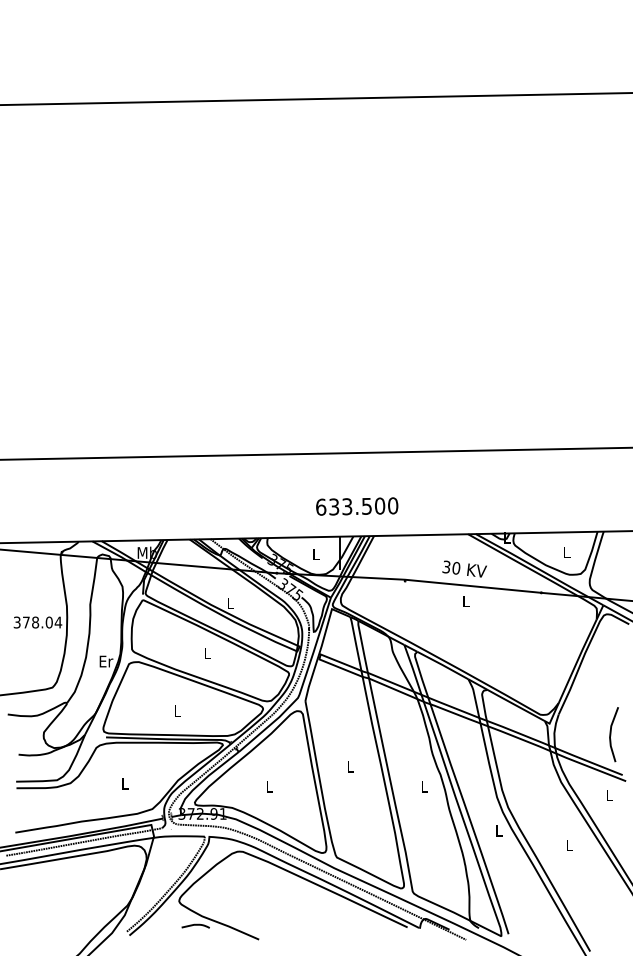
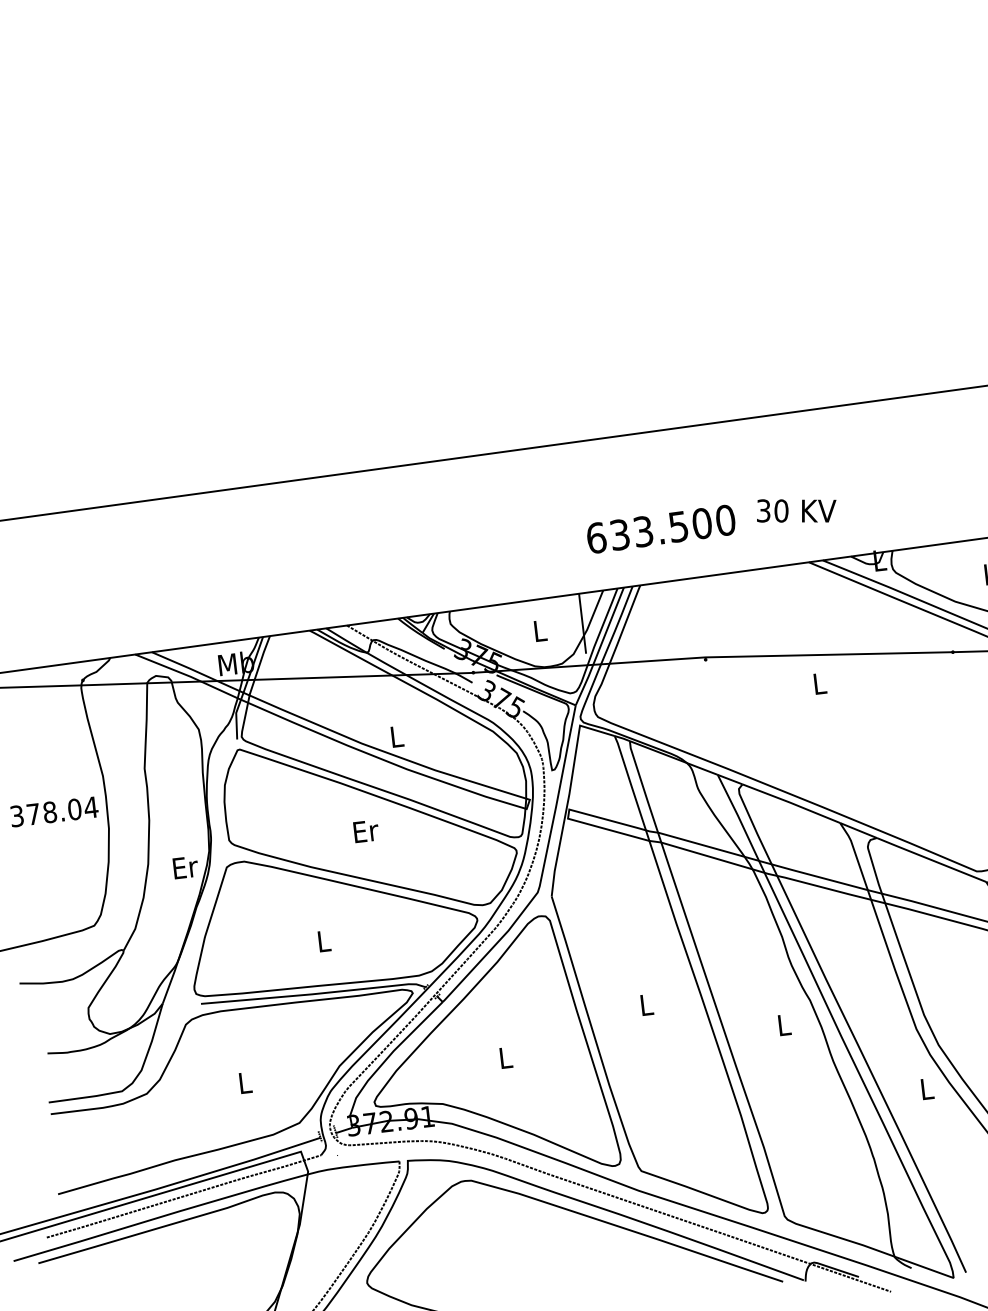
text: (357, 506) -> (661, 529), moved
text: (464, 568) -> (796, 509), moved
text: (207, 653) -> (365, 831), L -> Er

